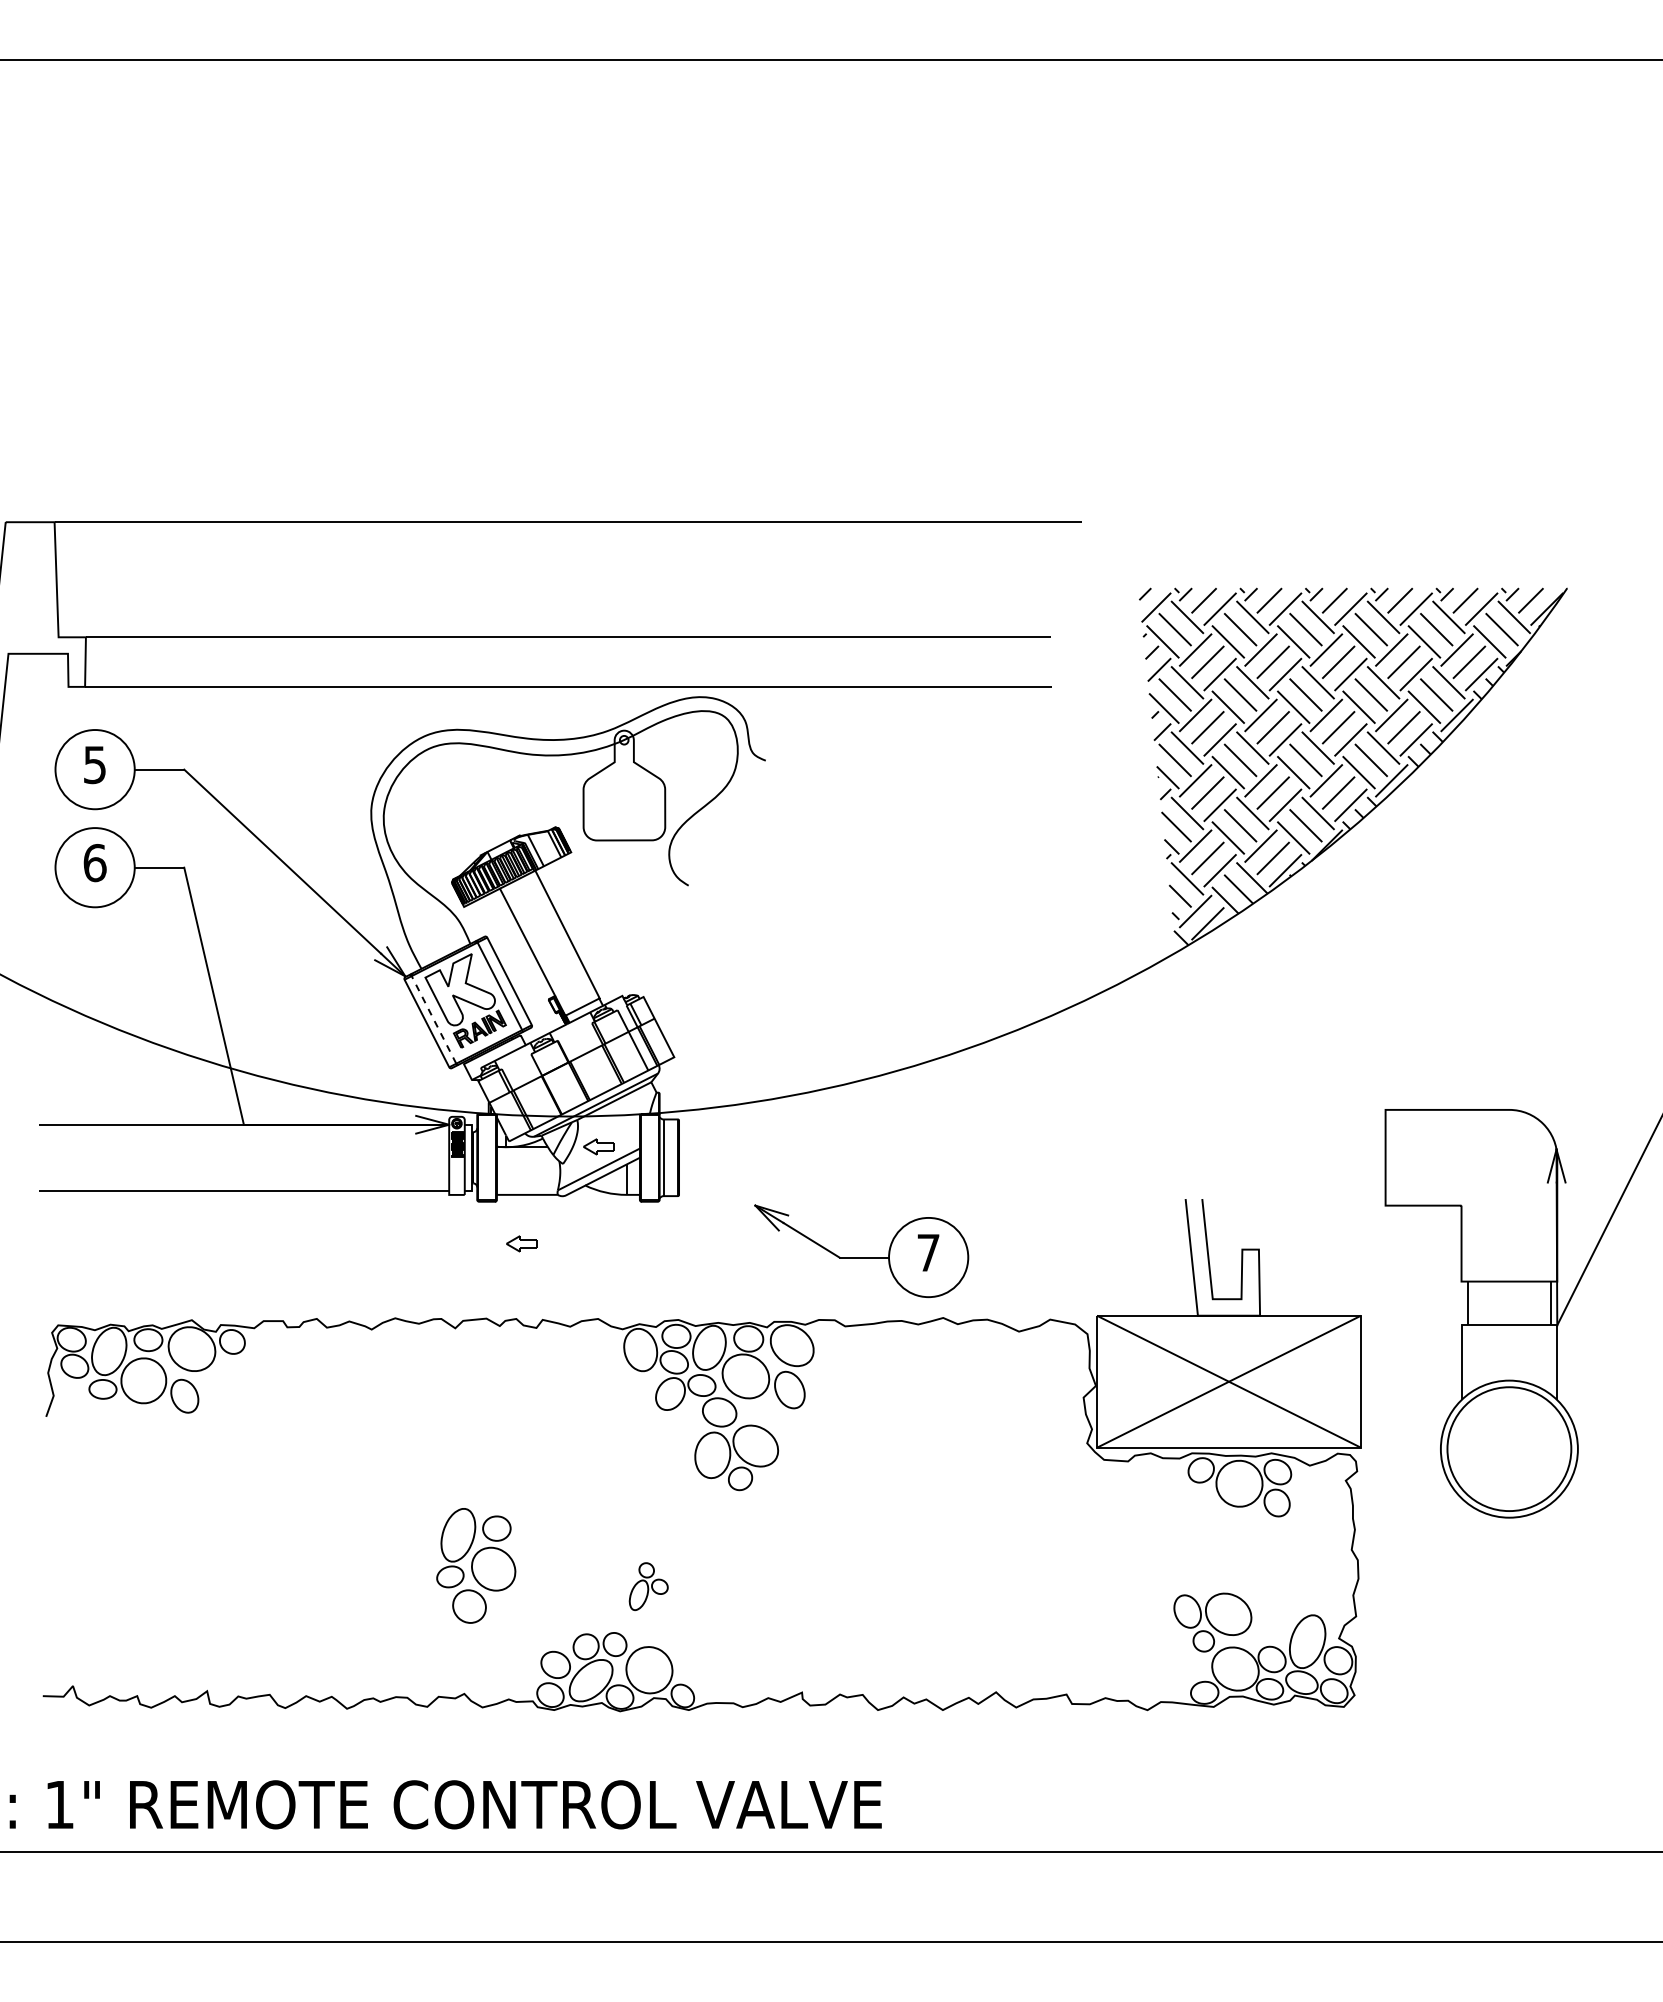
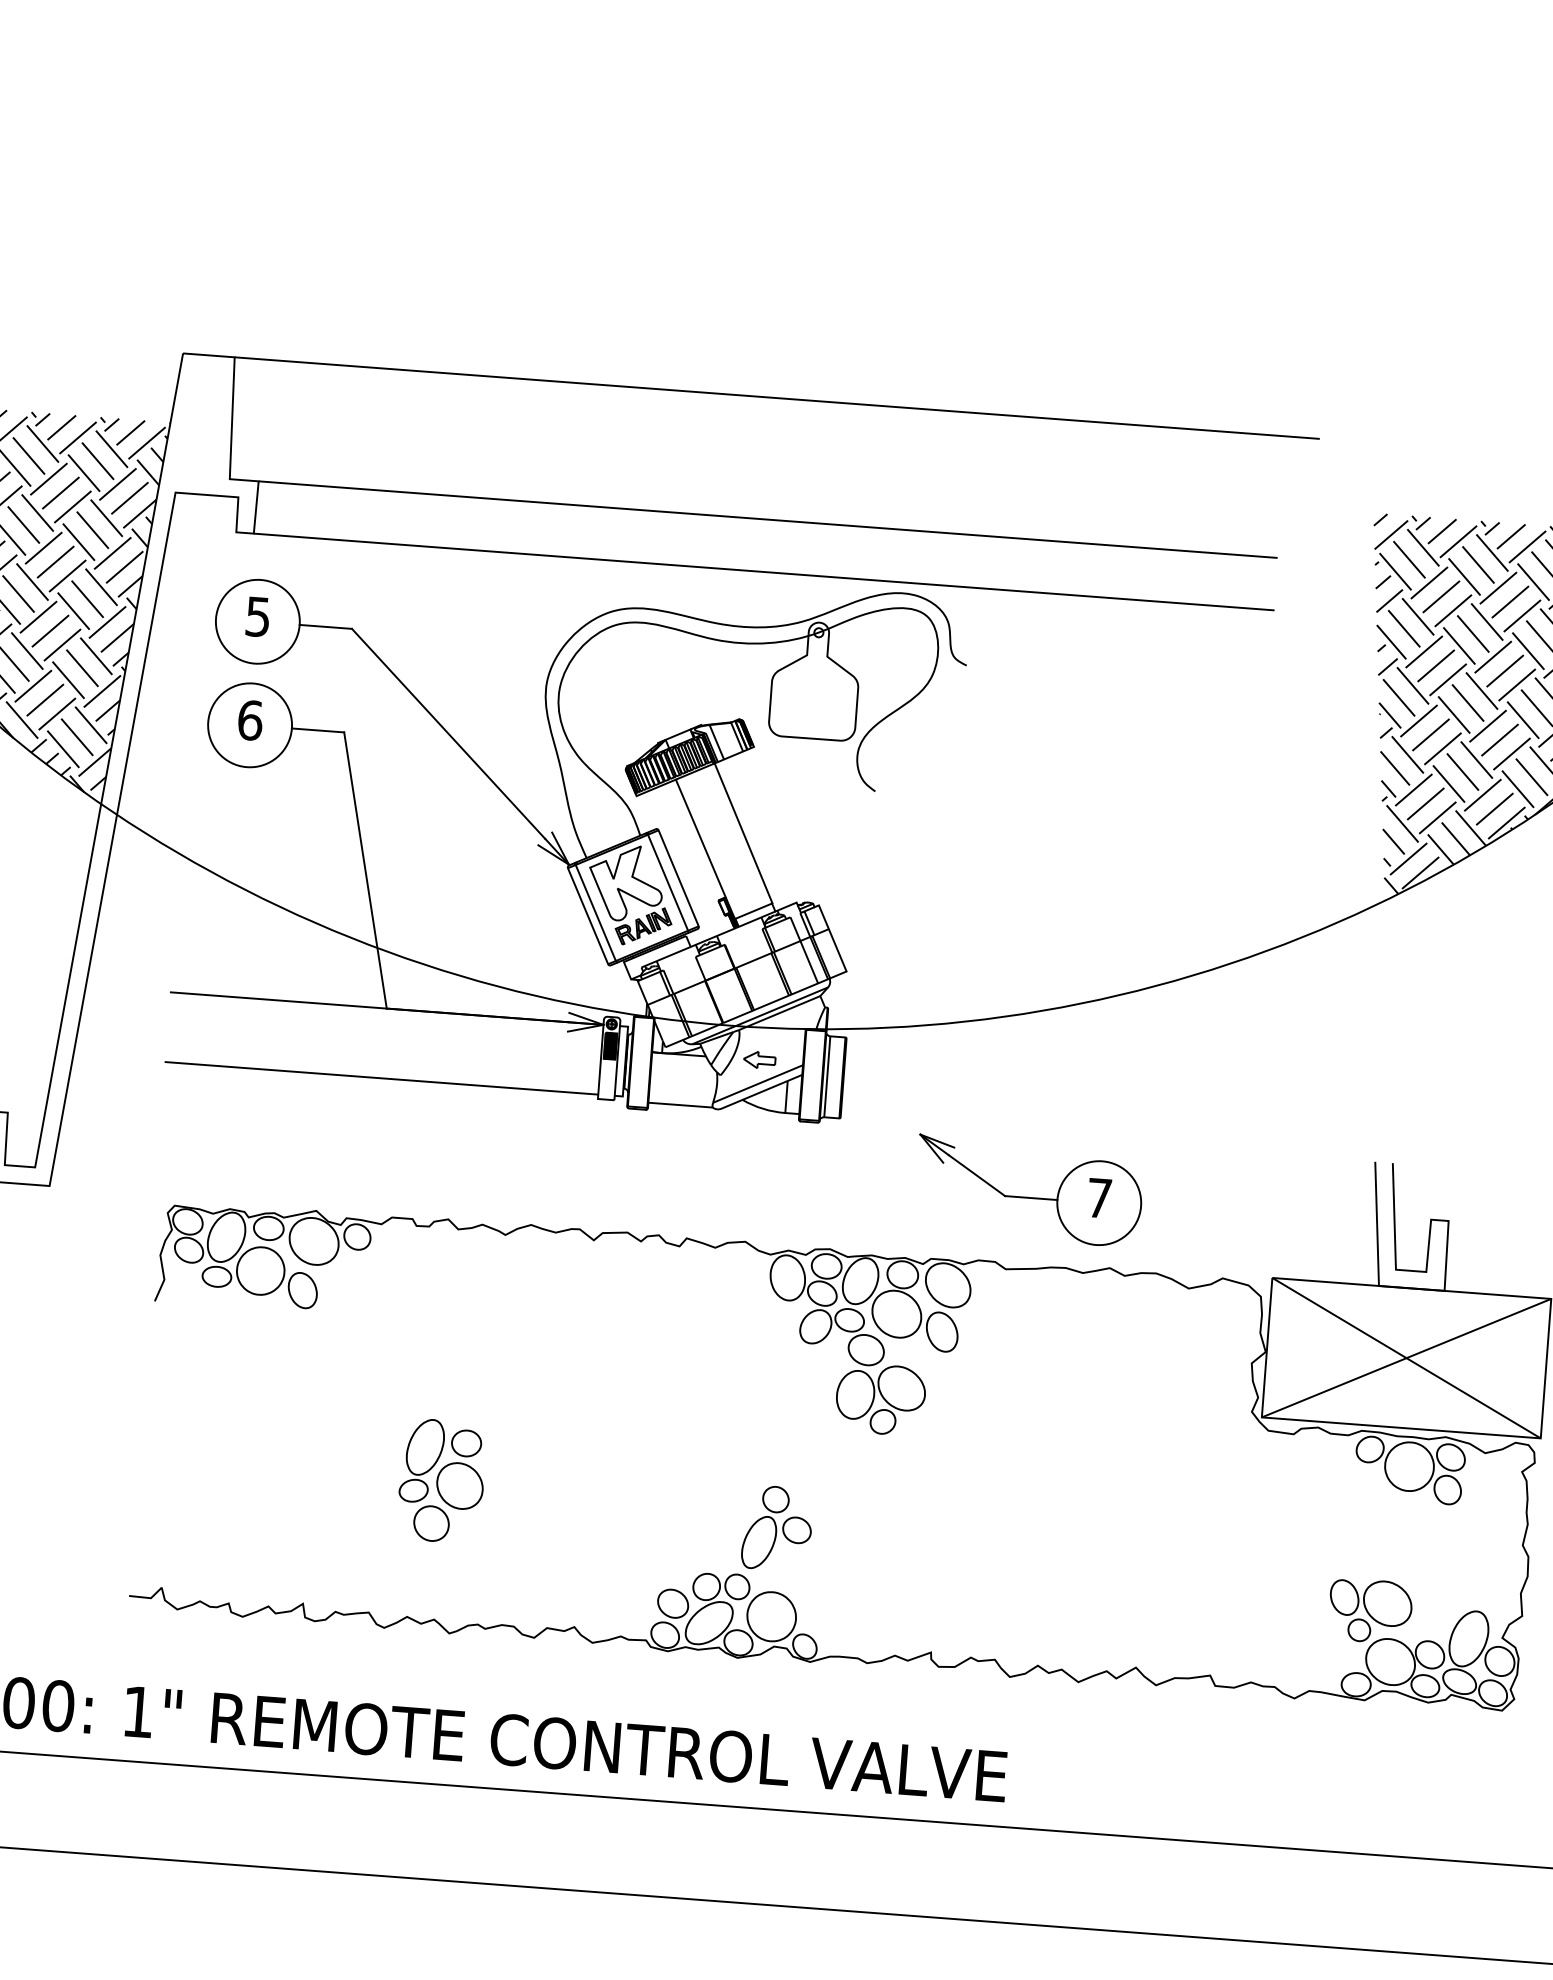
line: (433, 1019) -> (595, 912), dashed -> solid
part: (521, 1243) -> (670, 1156), removed
part: (476, 1565) -> (442, 1480), moved
part: (648, 1586) -> (777, 1528), size x1.67

